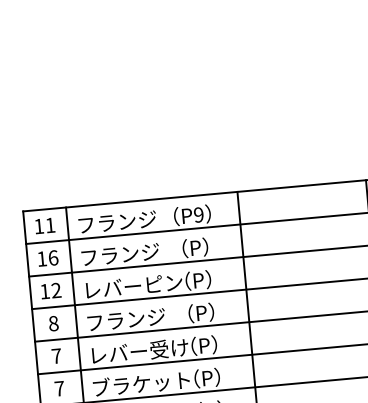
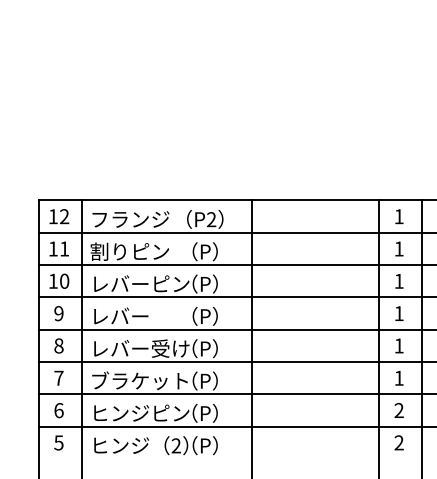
text: (198, 214) -> (211, 219), P9 -> P2
text: (50, 225) -> (64, 216), 11 -> 12
text: (119, 254) -> (129, 251), フランジ -> 割りピン
text: (53, 257) -> (64, 248), 16 -> 11
text: (56, 289) -> (64, 280), 12 -> 10
text: (125, 318) -> (130, 315), フランジ -> レバー
text: (53, 323) -> (58, 313), 8 -> 9
text: (56, 355) -> (58, 345), 7 -> 8

